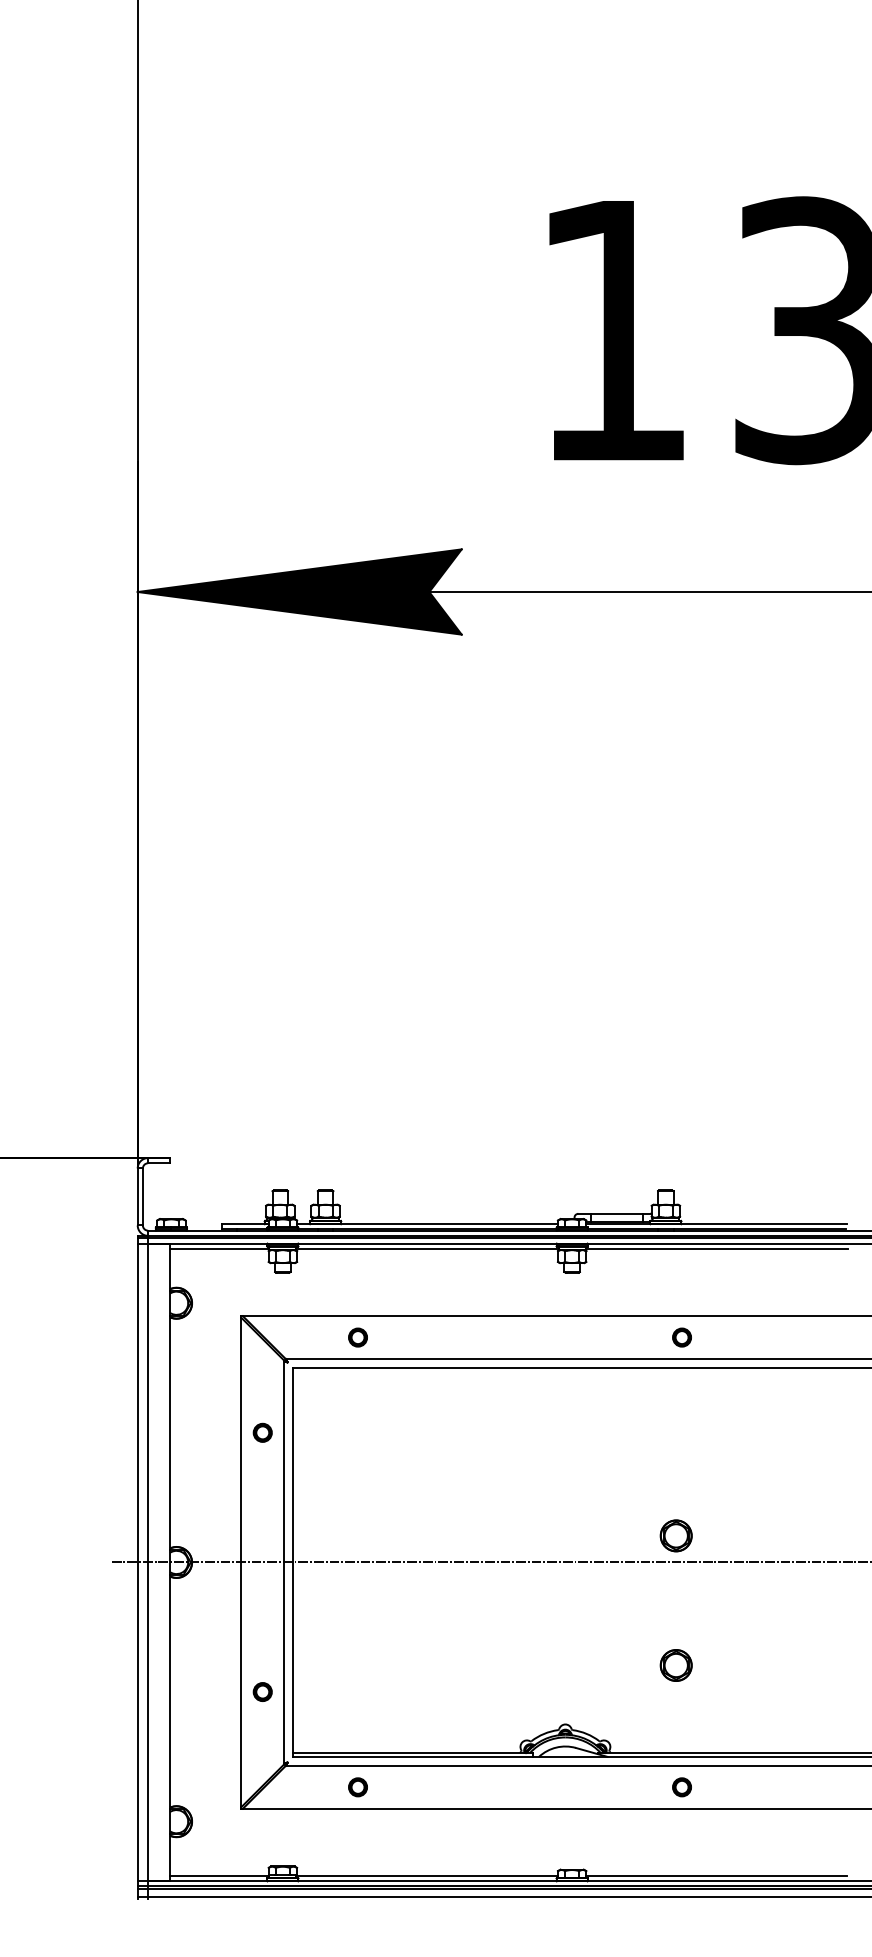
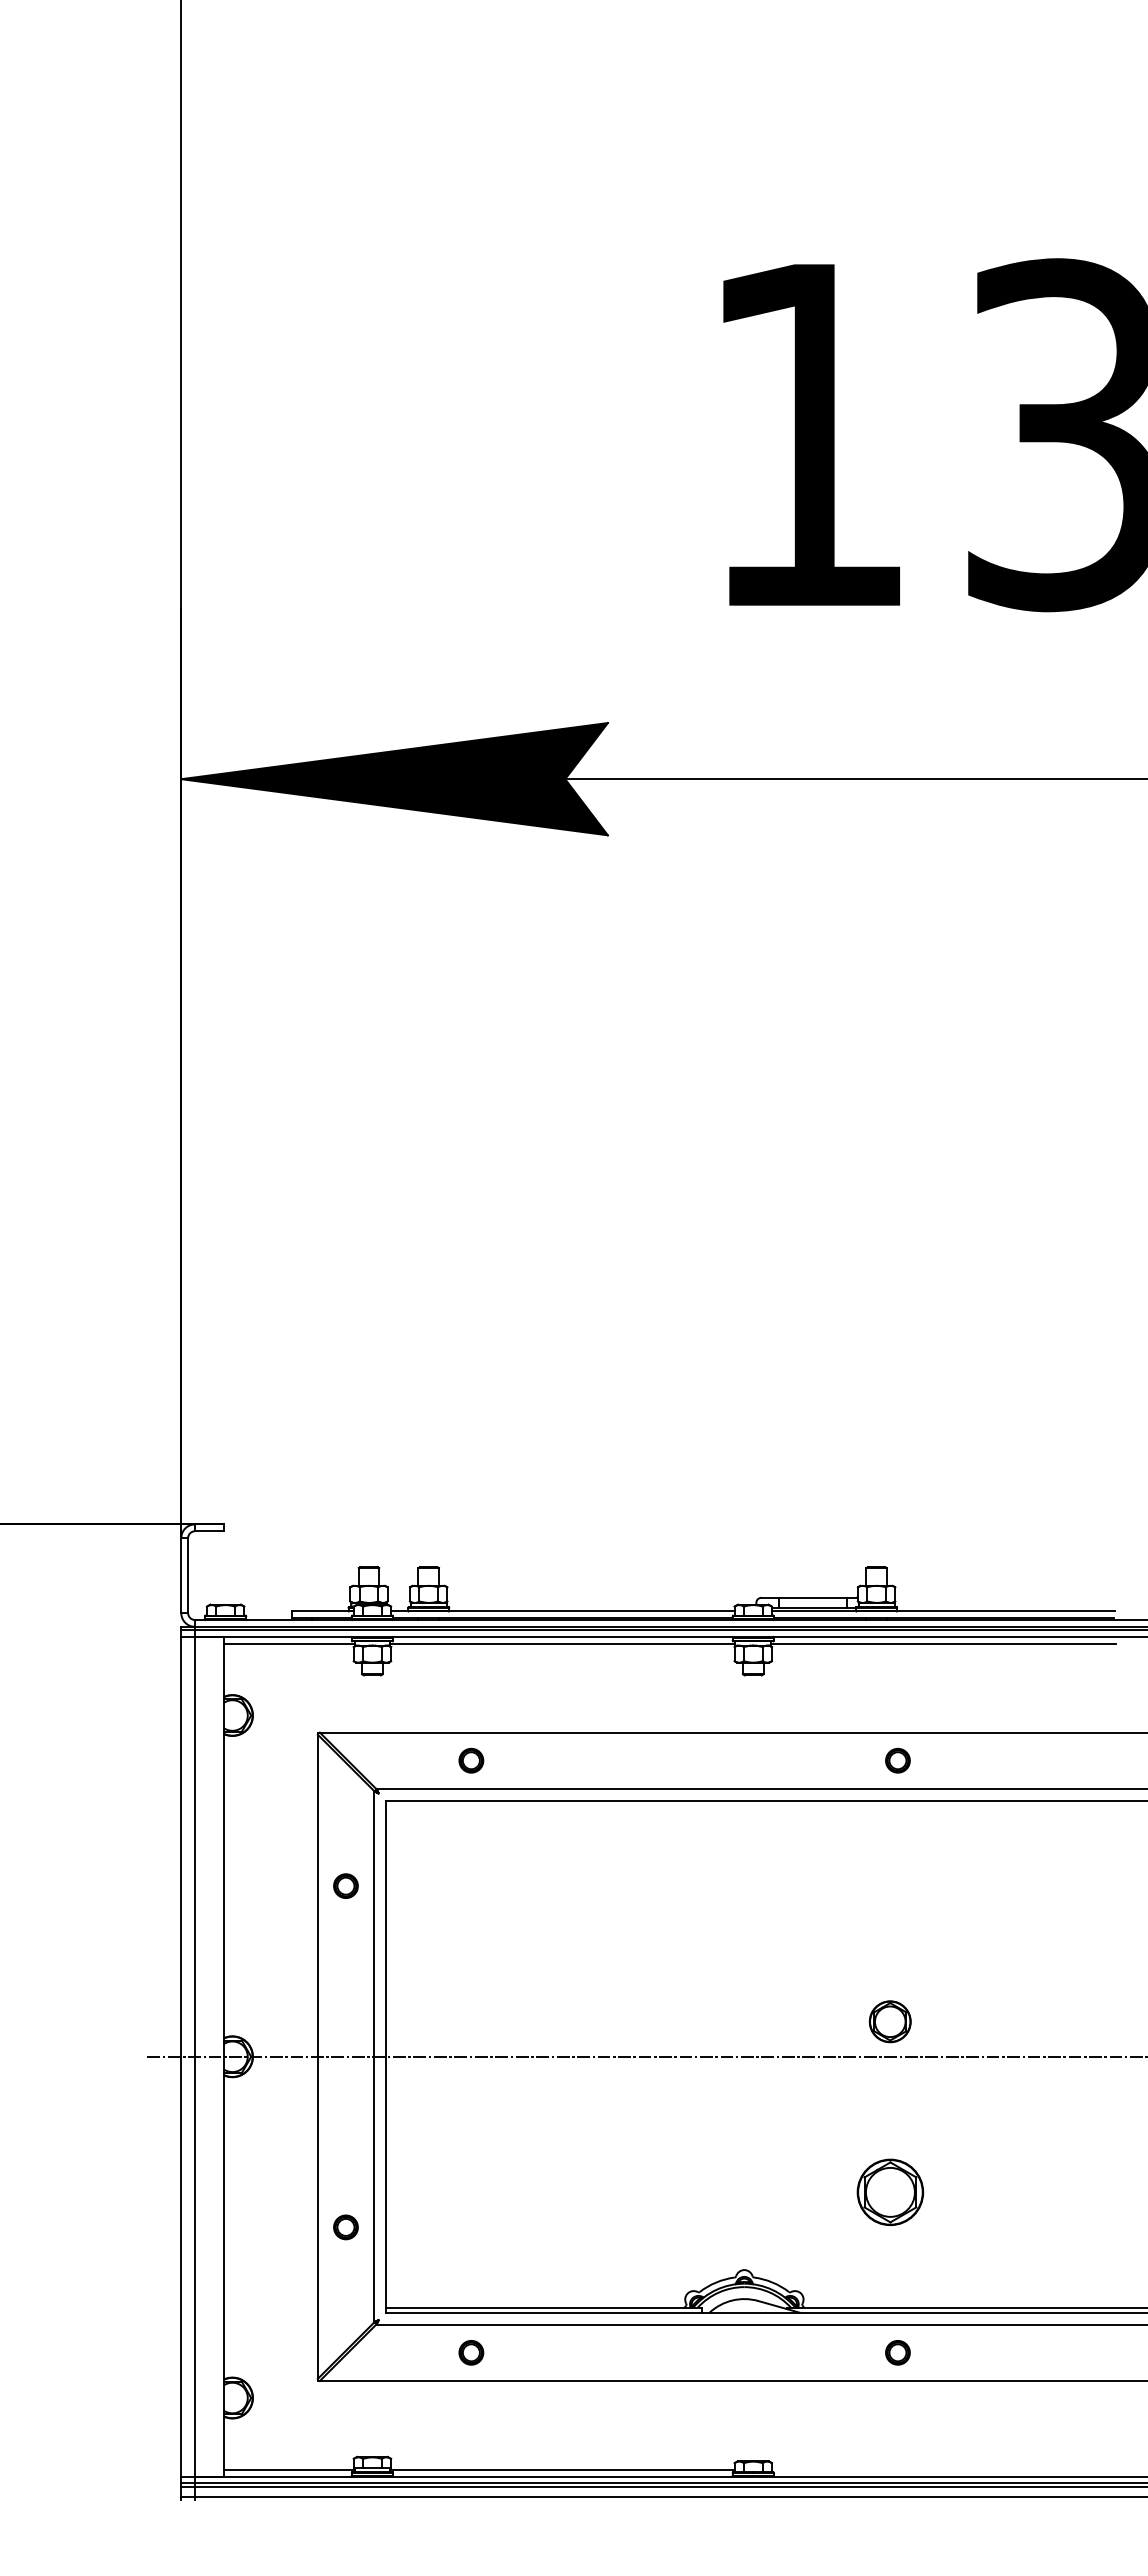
part: (675, 1665) -> (889, 2192), size x1.6
line: (716, 1875) -> (943, 2469), removed

